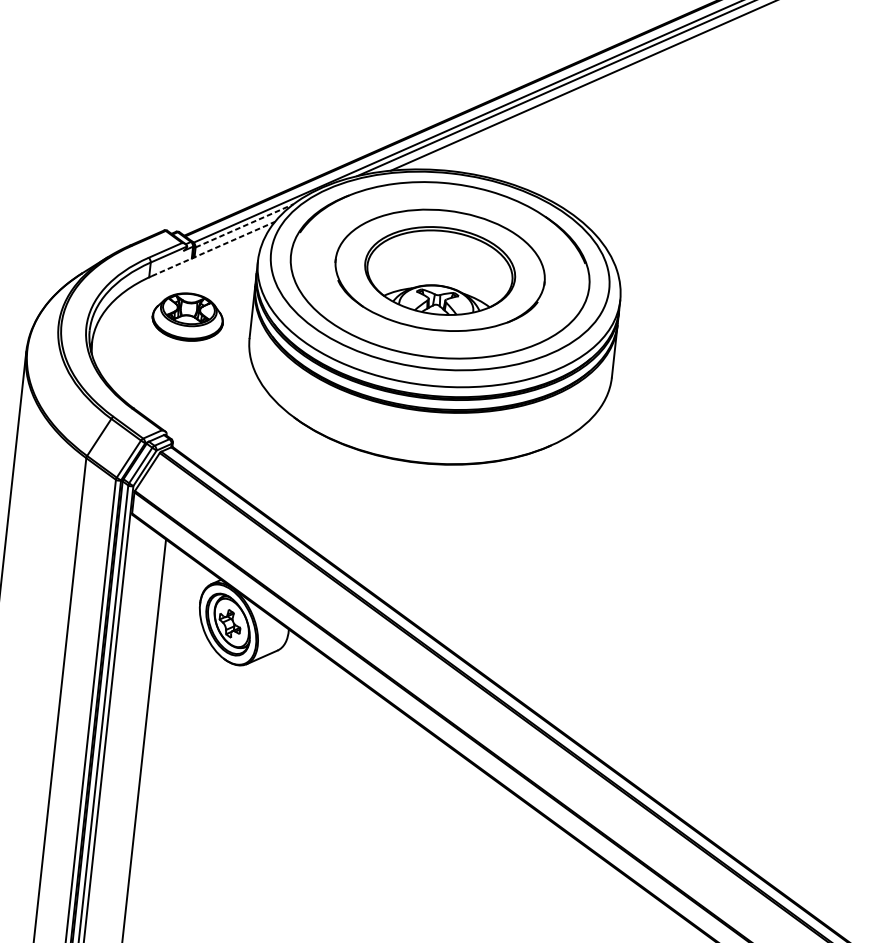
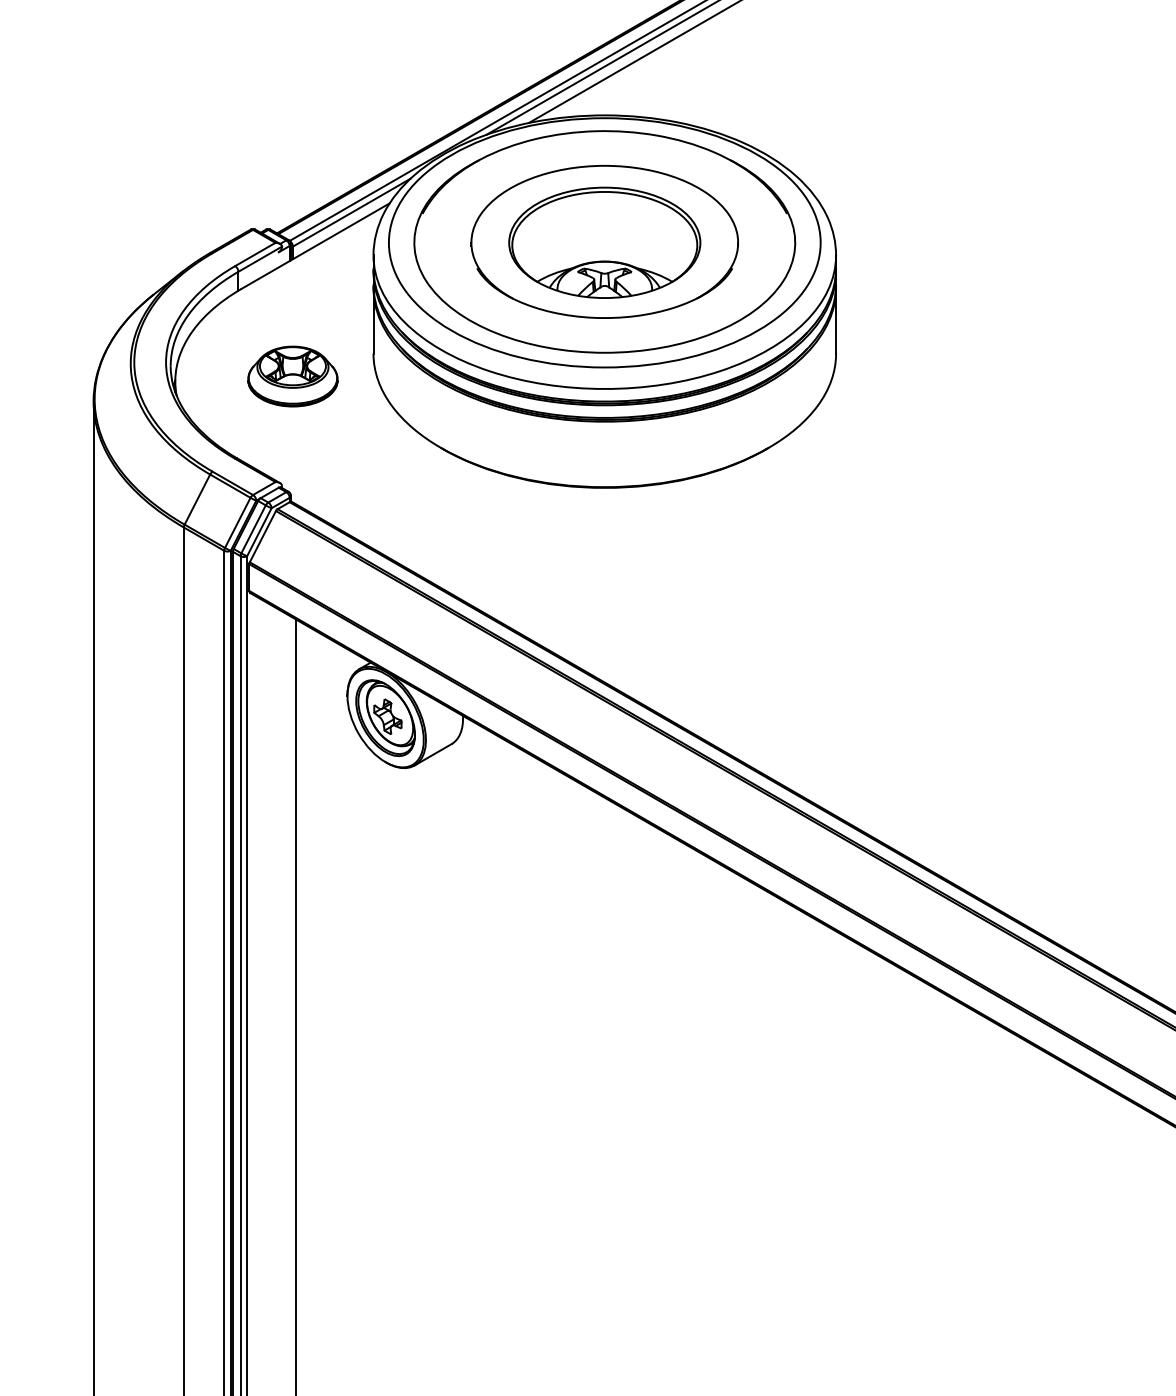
line: (244, 225) -> (351, 212), dashed -> solid
line: (214, 248) -> (316, 245), dashed -> solid
part: (187, 317) -> (292, 376), moved

